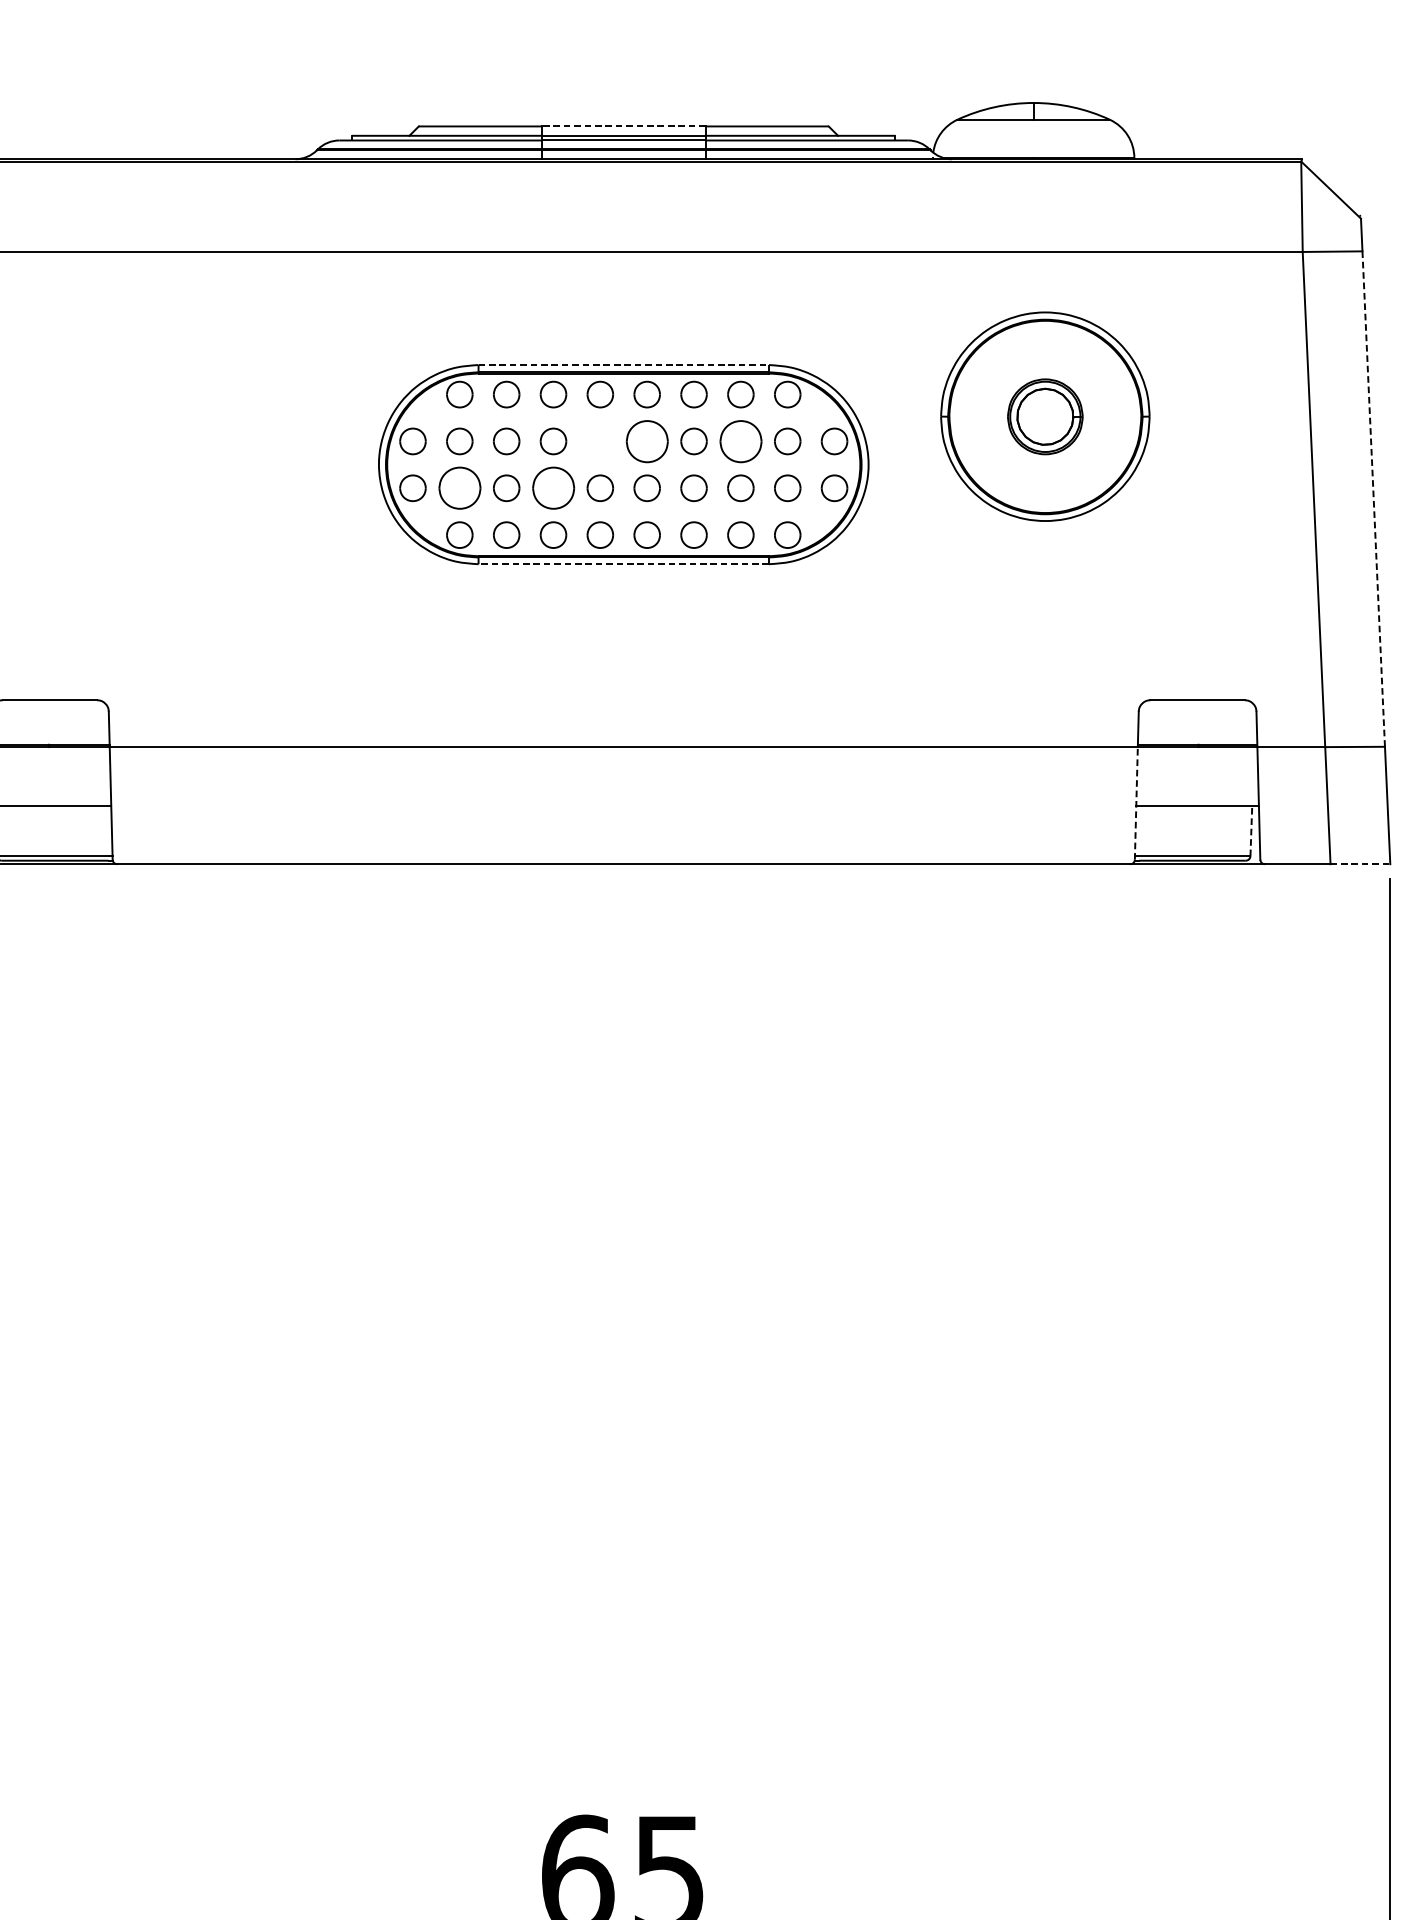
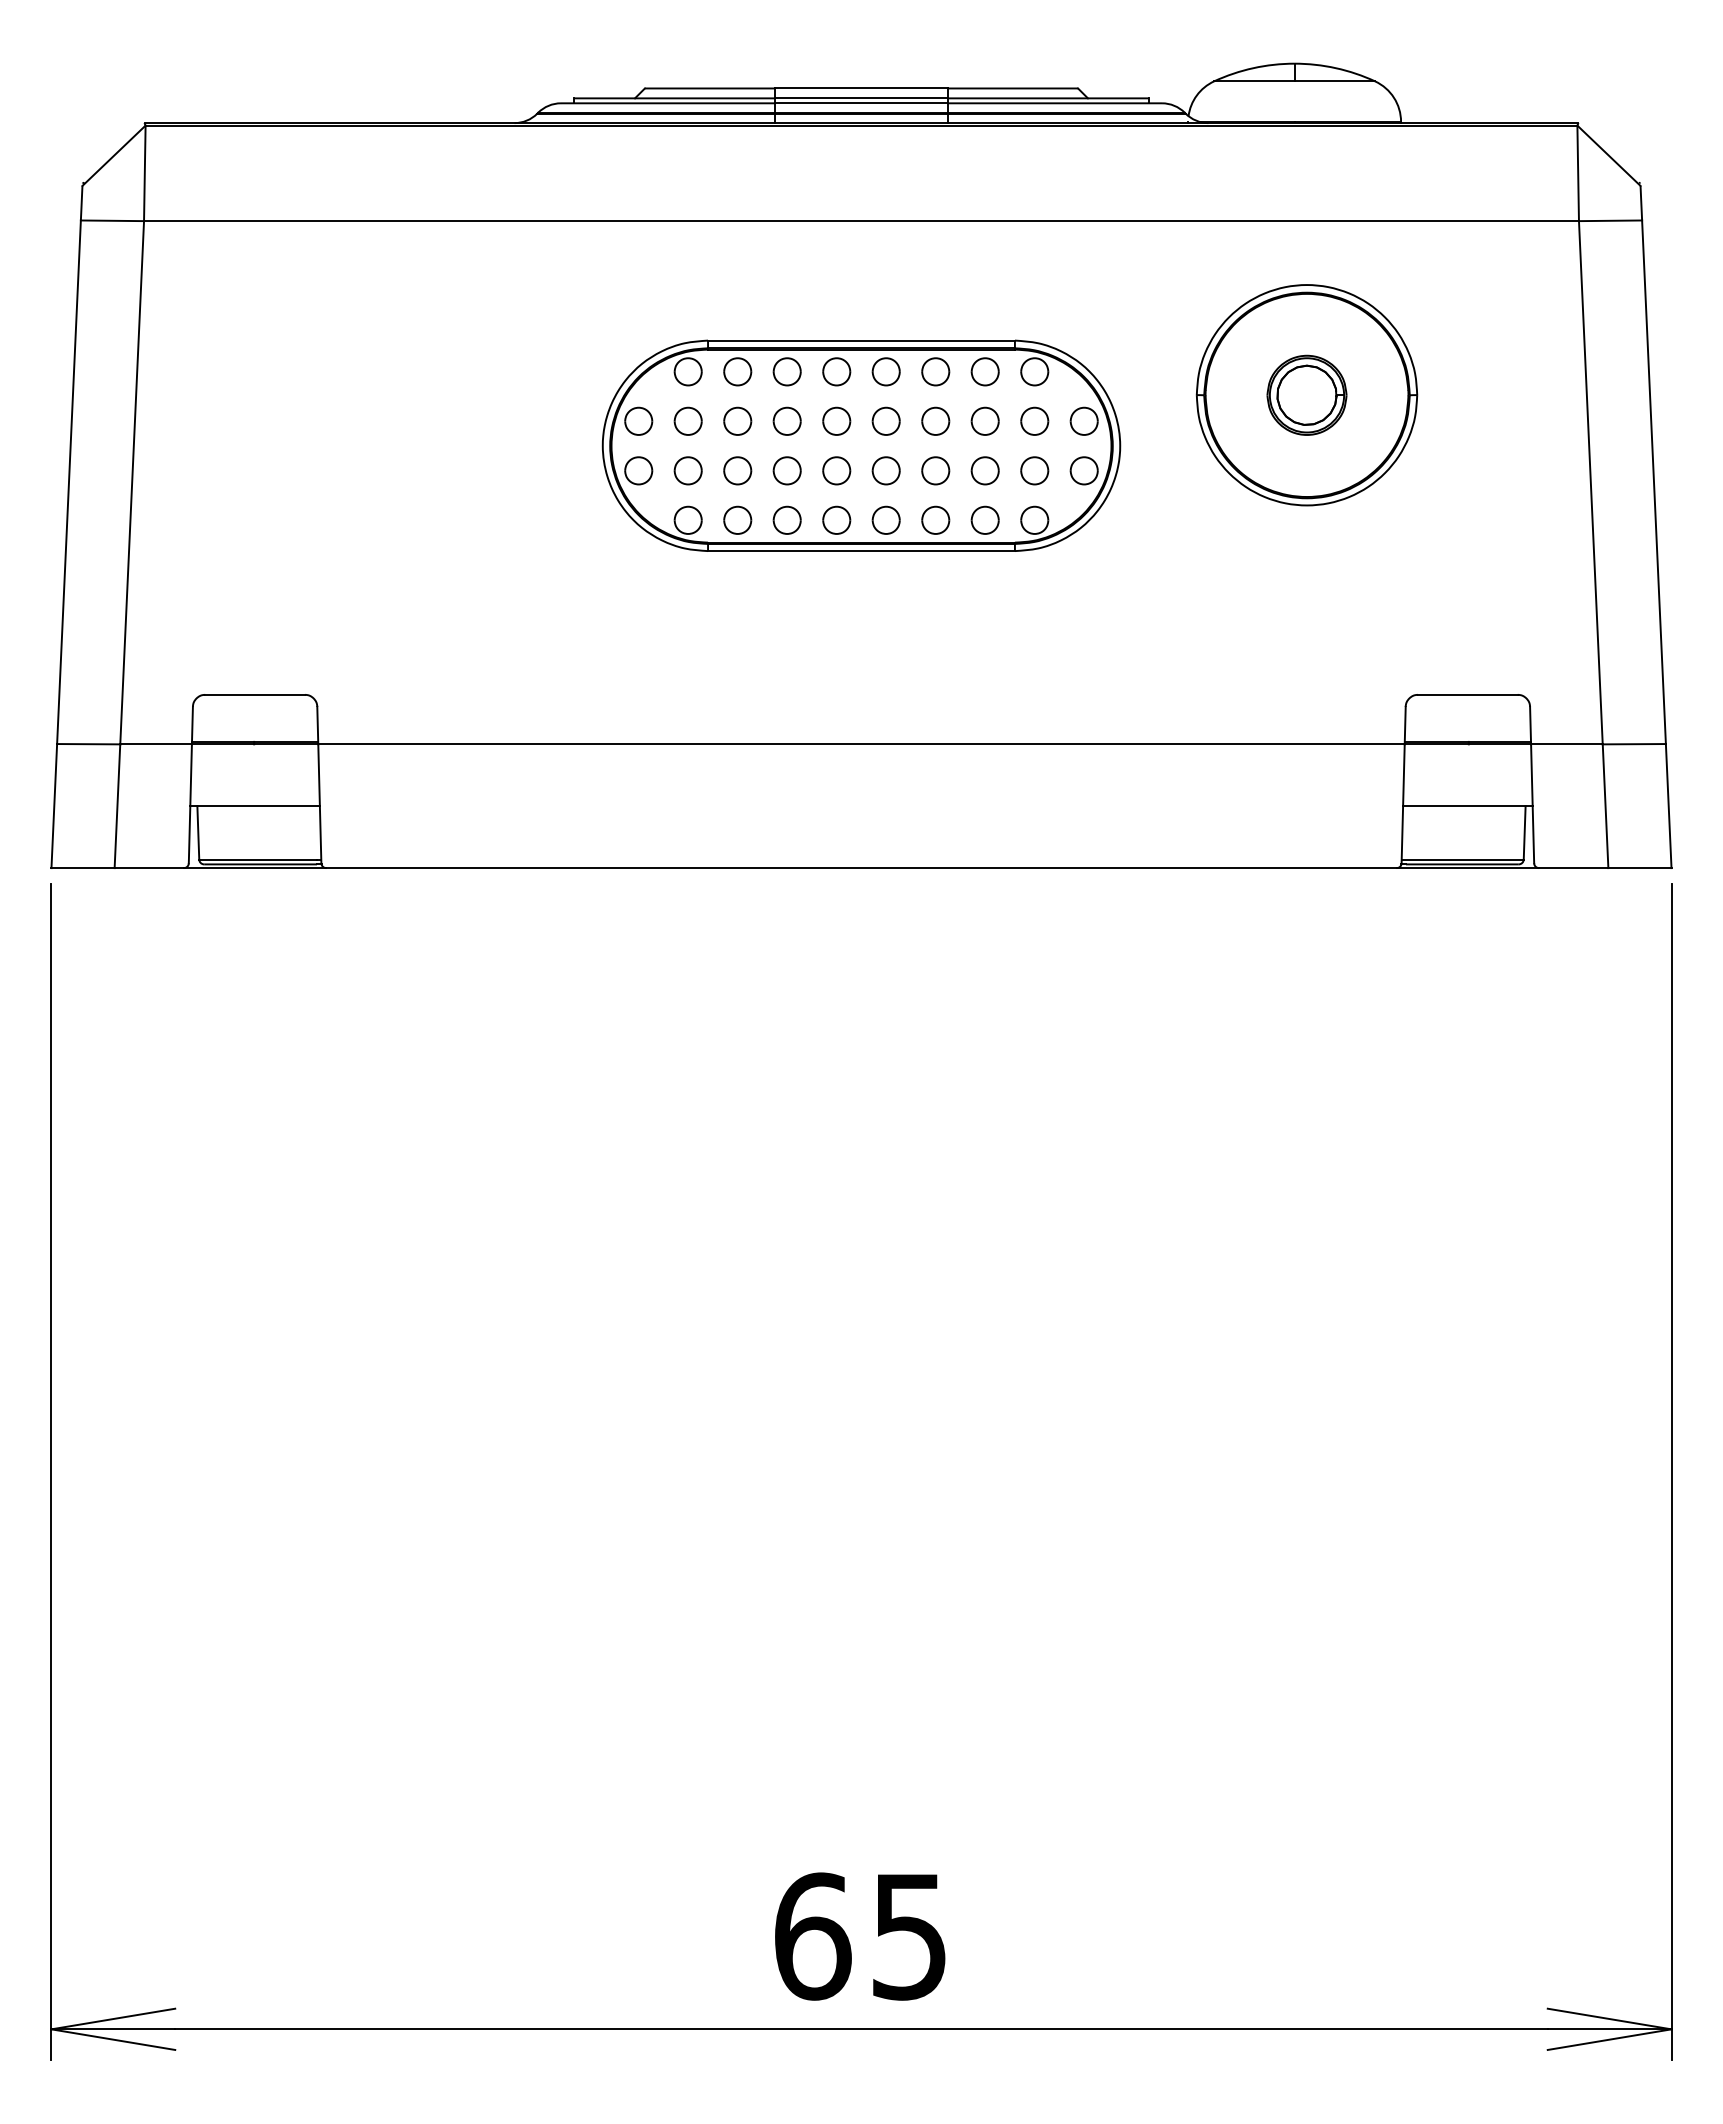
line: (623, 126) -> (861, 88), dashed -> solid
line: (623, 364) -> (861, 340), dashed -> solid
part: (600, 440) -> (836, 420), added
part: (646, 440) -> (885, 420), size x0.62
part: (740, 440) -> (984, 420), size x0.62
part: (459, 487) -> (687, 470), size x0.62
part: (552, 487) -> (786, 470), size x0.62
line: (1374, 499) -> (1654, 482), dashed -> solid
line: (622, 564) -> (860, 551), dashed -> solid
line: (1136, 803) -> (1403, 803), dashed -> solid
line: (1251, 830) -> (1524, 832), dashed -> solid
line: (1360, 864) -> (1639, 868), dashed -> solid

